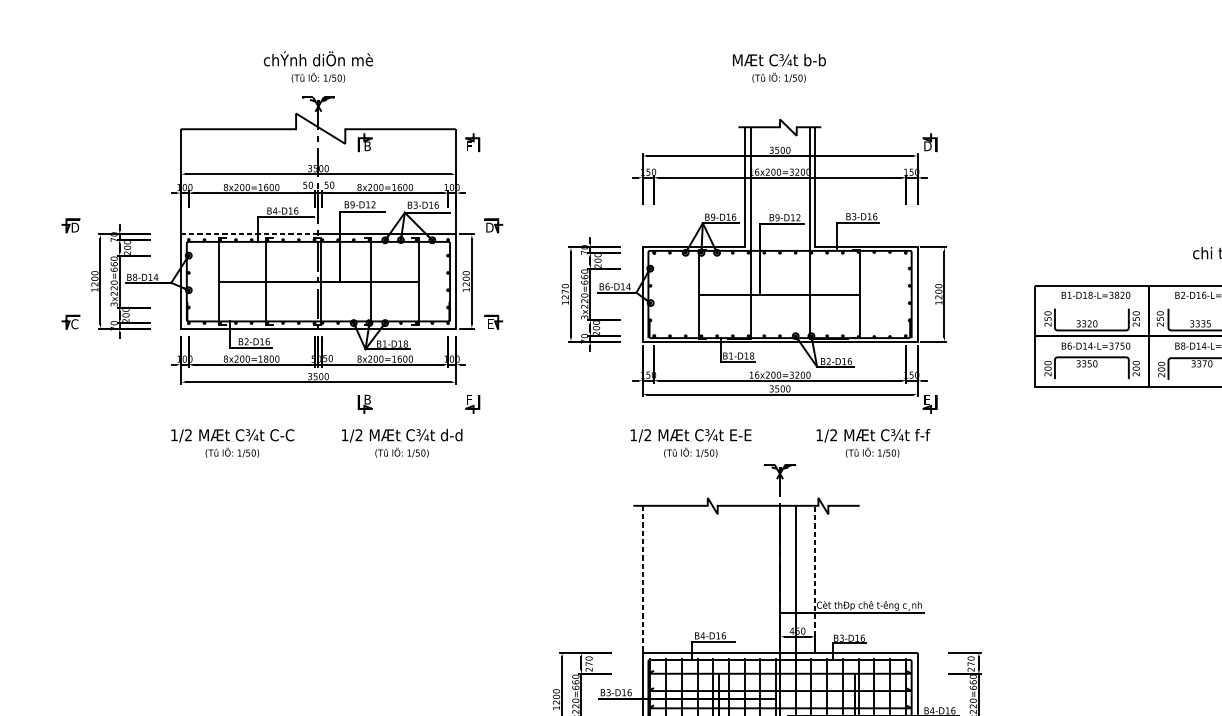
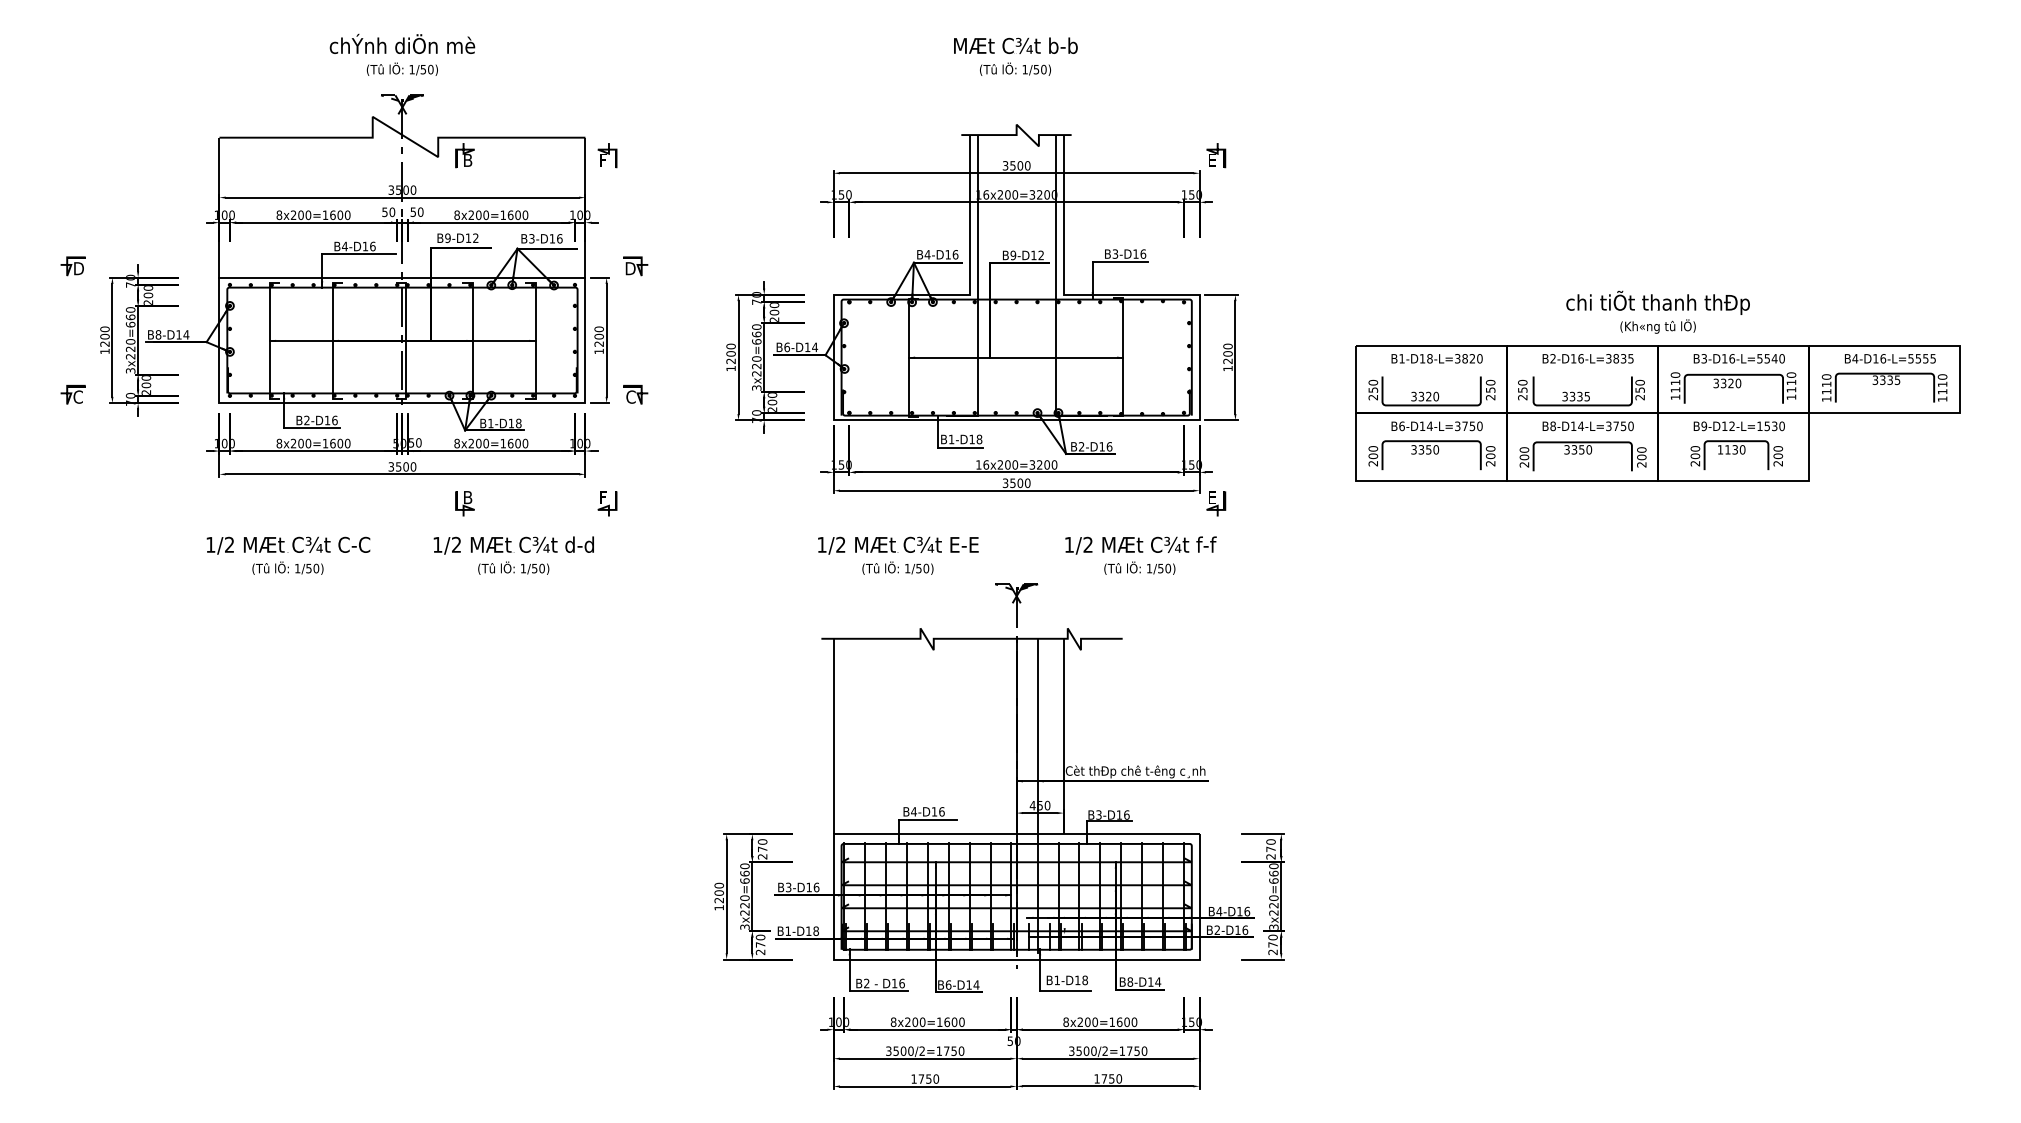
text: (927, 145) -> (1213, 159), D -> E
text: (713, 217) -> (927, 254), B9-D16 -> B4-D16
line: (250, 234) -> (311, 277), dashed -> solid
text: (564, 291) -> (730, 353), 1270 -> 1200
text: (489, 323) -> (630, 396), E -> C
text: (265, 359) -> (332, 443), 8x200=1800 -> 8x200=1600
text: (1204, 363) -> (1581, 449), 3370 -> 3350
line: (642, 579) -> (833, 736), dashed -> solid
line: (815, 579) -> (1063, 736), dashed -> solid

